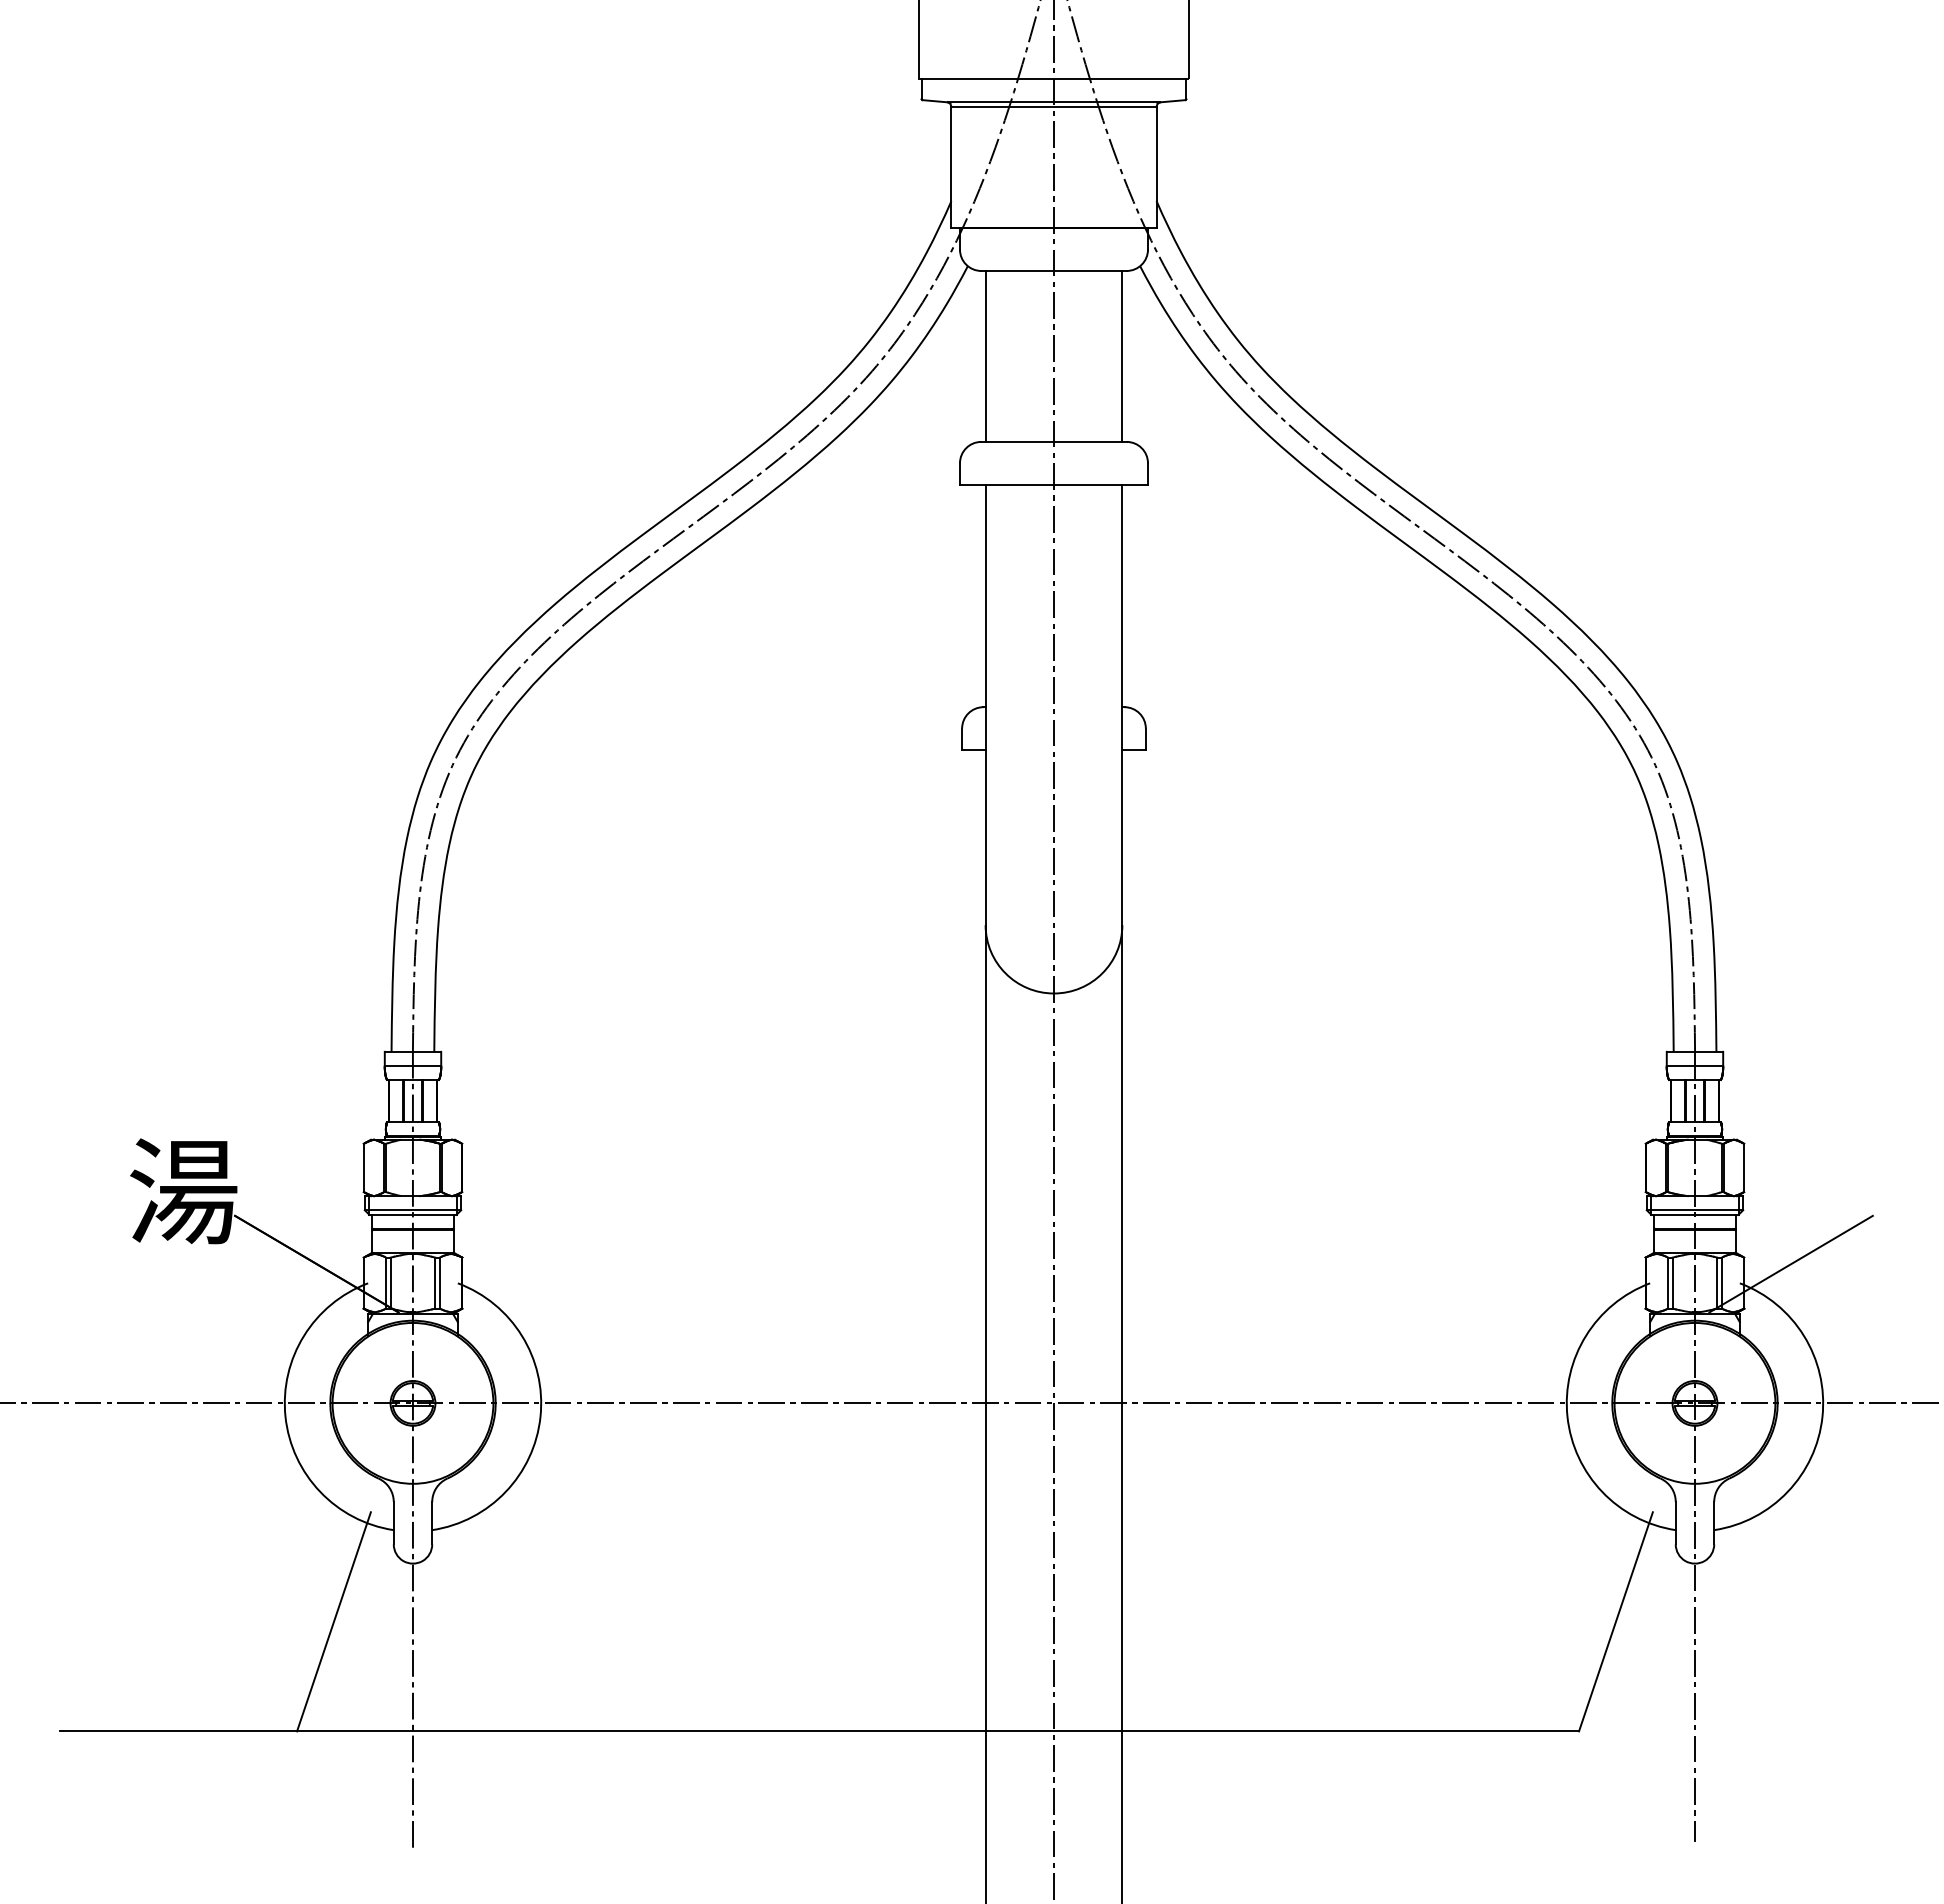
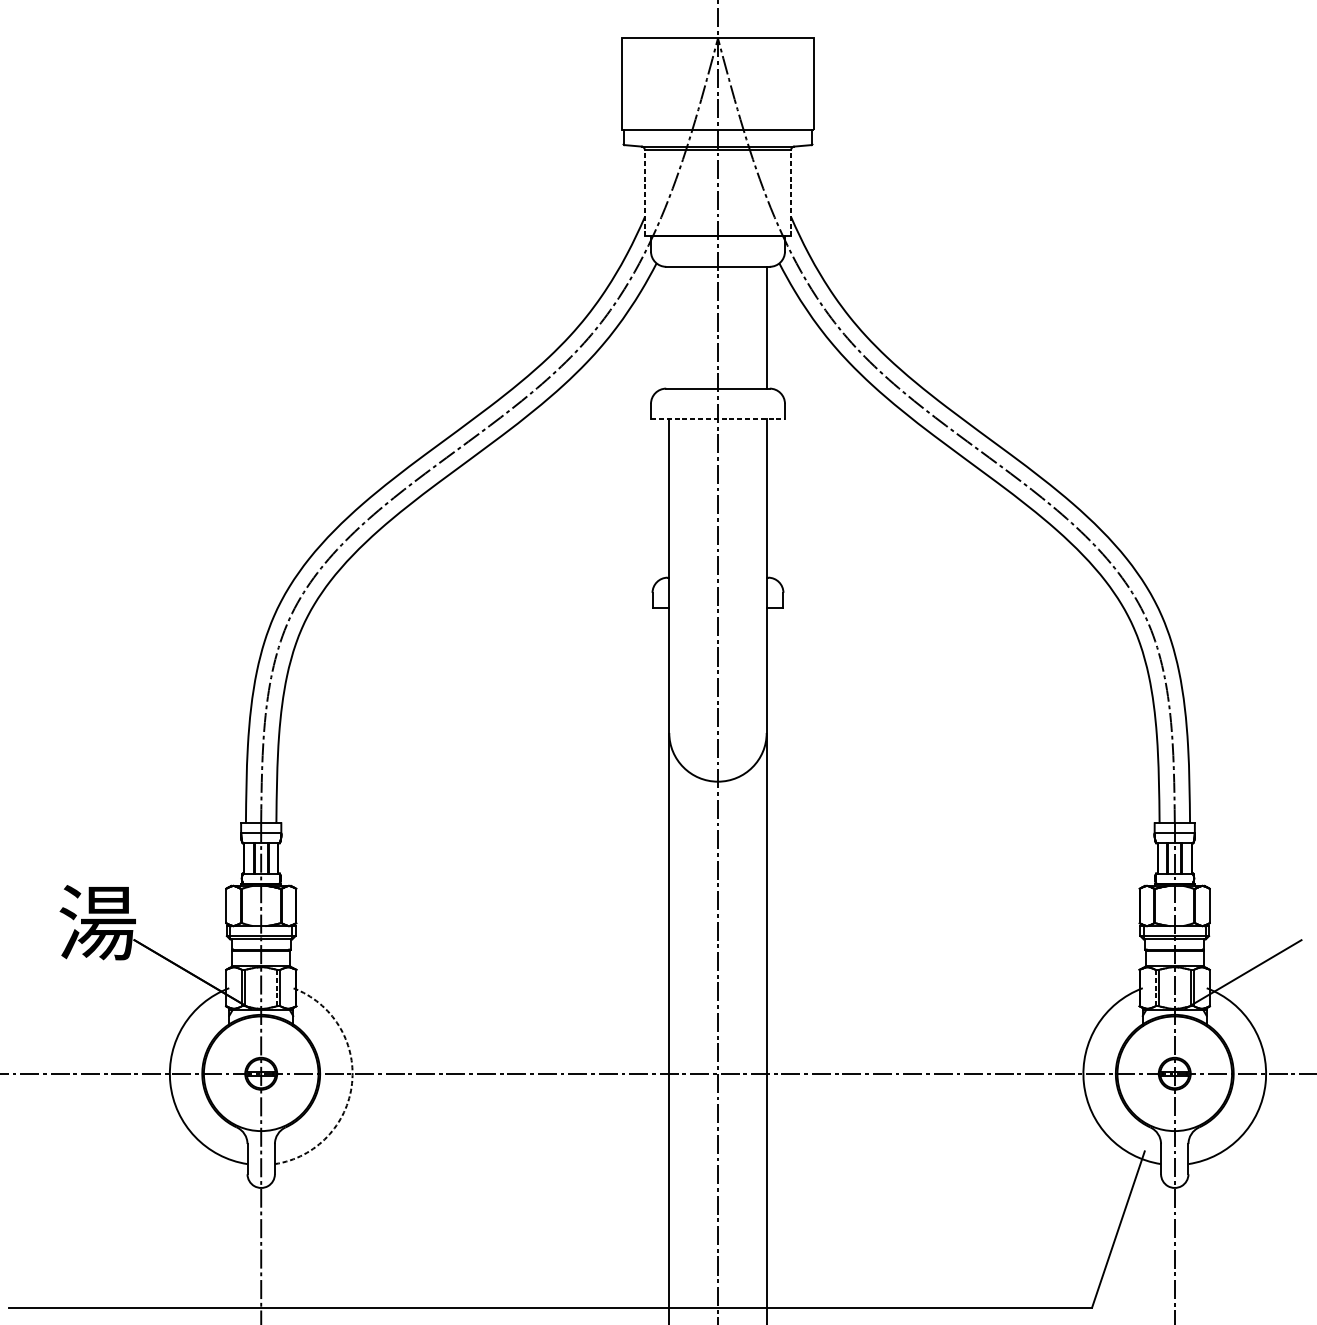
line: (951, 167) -> (644, 193), solid -> dashed
line: (1156, 167) -> (791, 193), solid -> dashed
line: (985, 355) -> (669, 327), removed
line: (1054, 484) -> (718, 418), solid -> dashed
line: (435, 1283) -> (277, 988), solid -> dashed
line: (1668, 1283) -> (1155, 988), solid -> dashed
arc: (540, 1416) -> (352, 1083), solid -> dashed
line: (333, 1621) -> (204, 1229), removed

